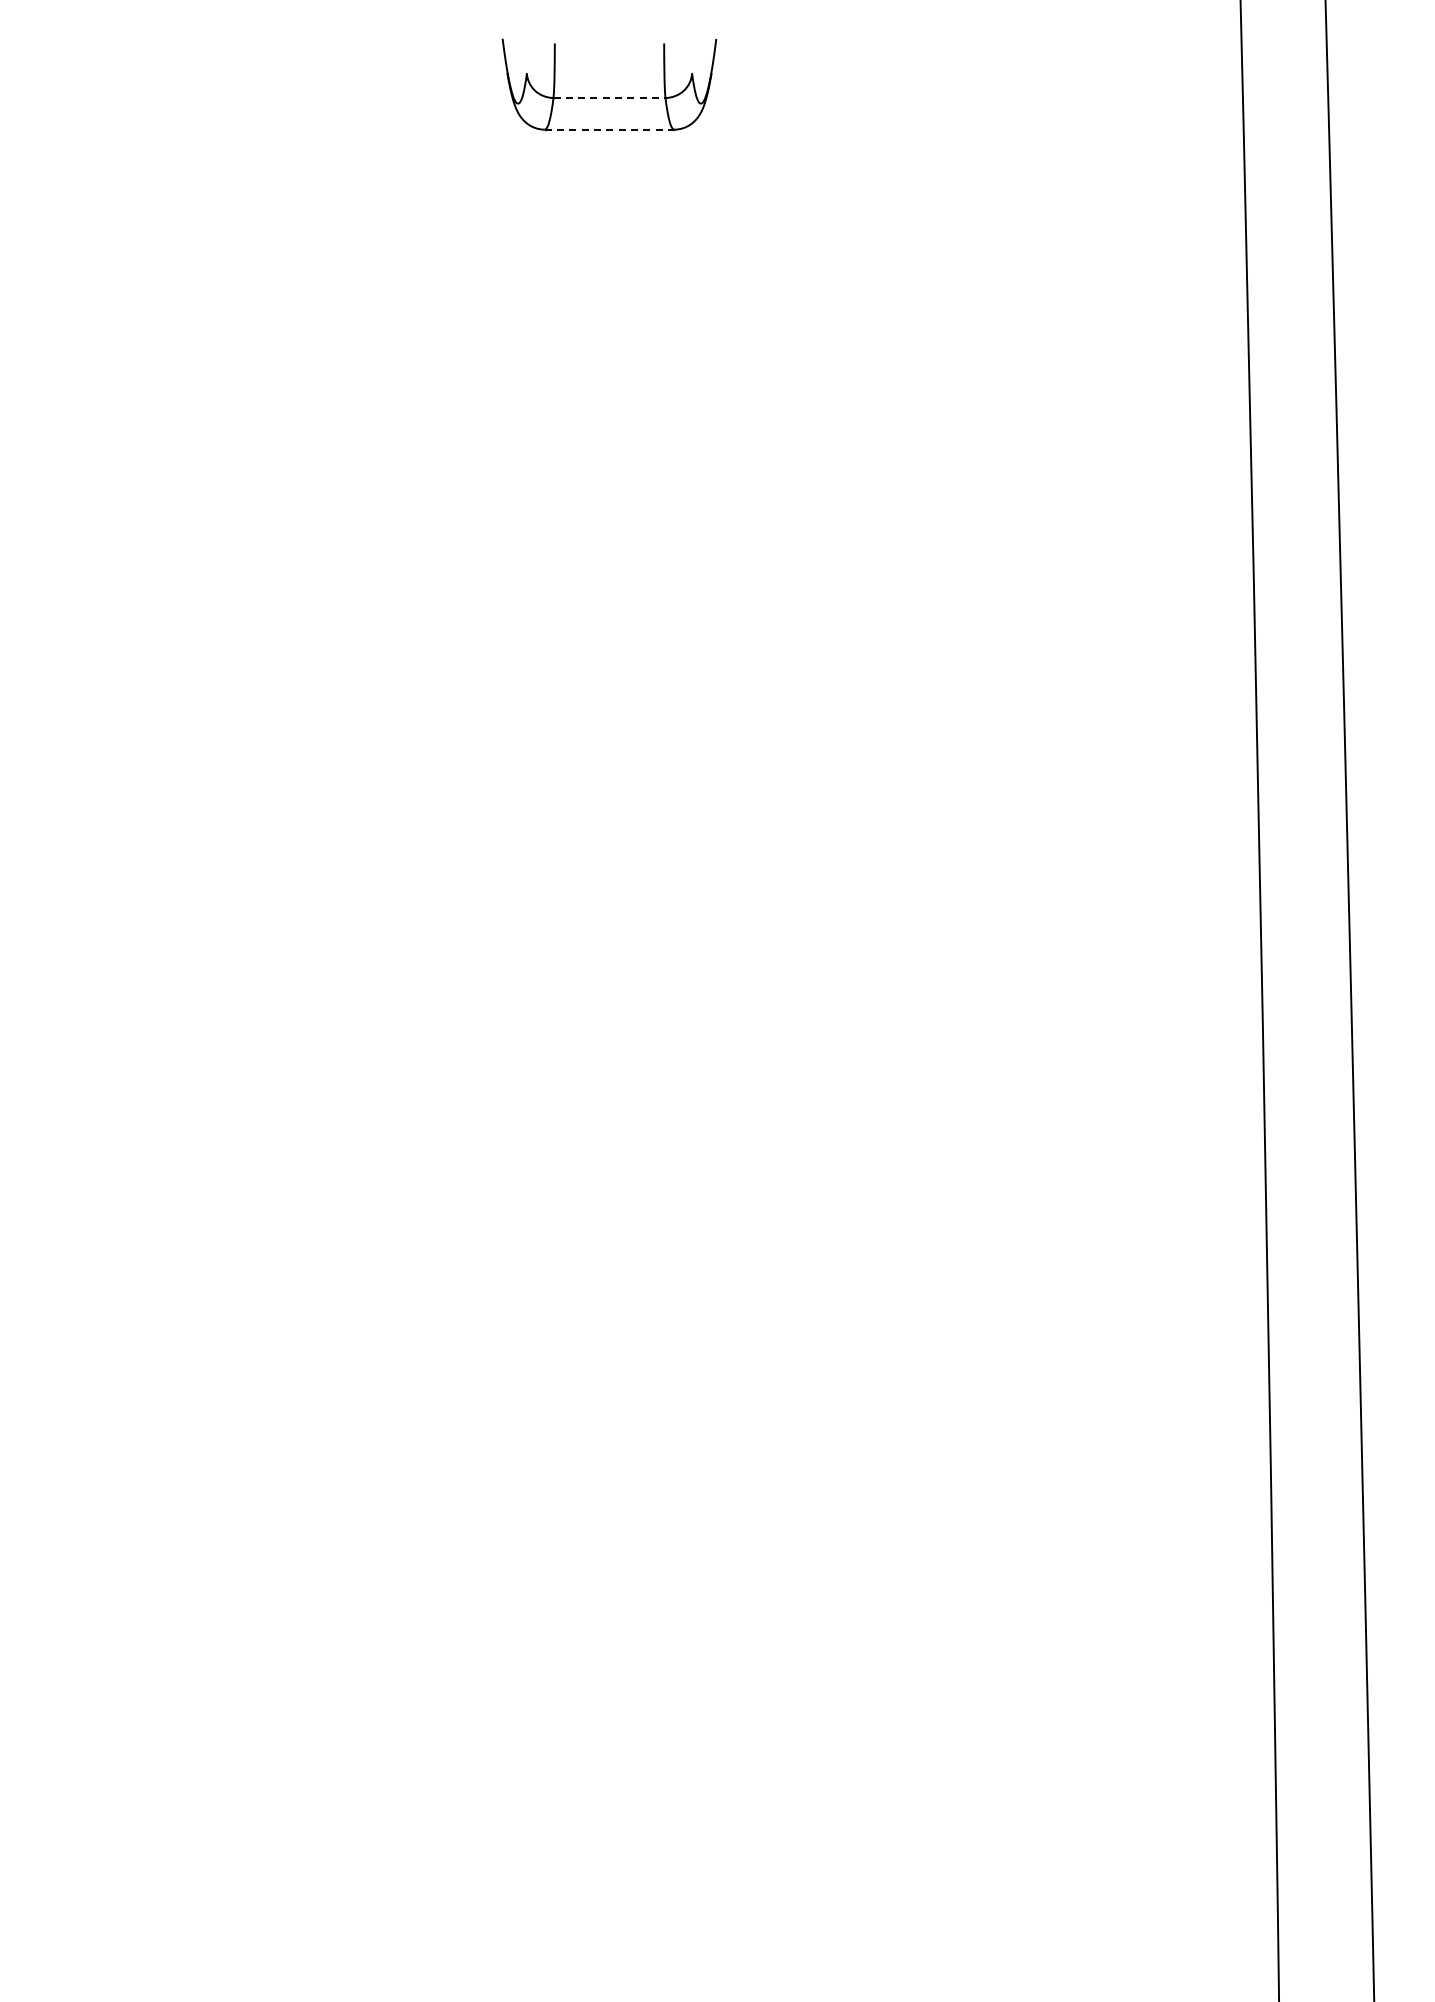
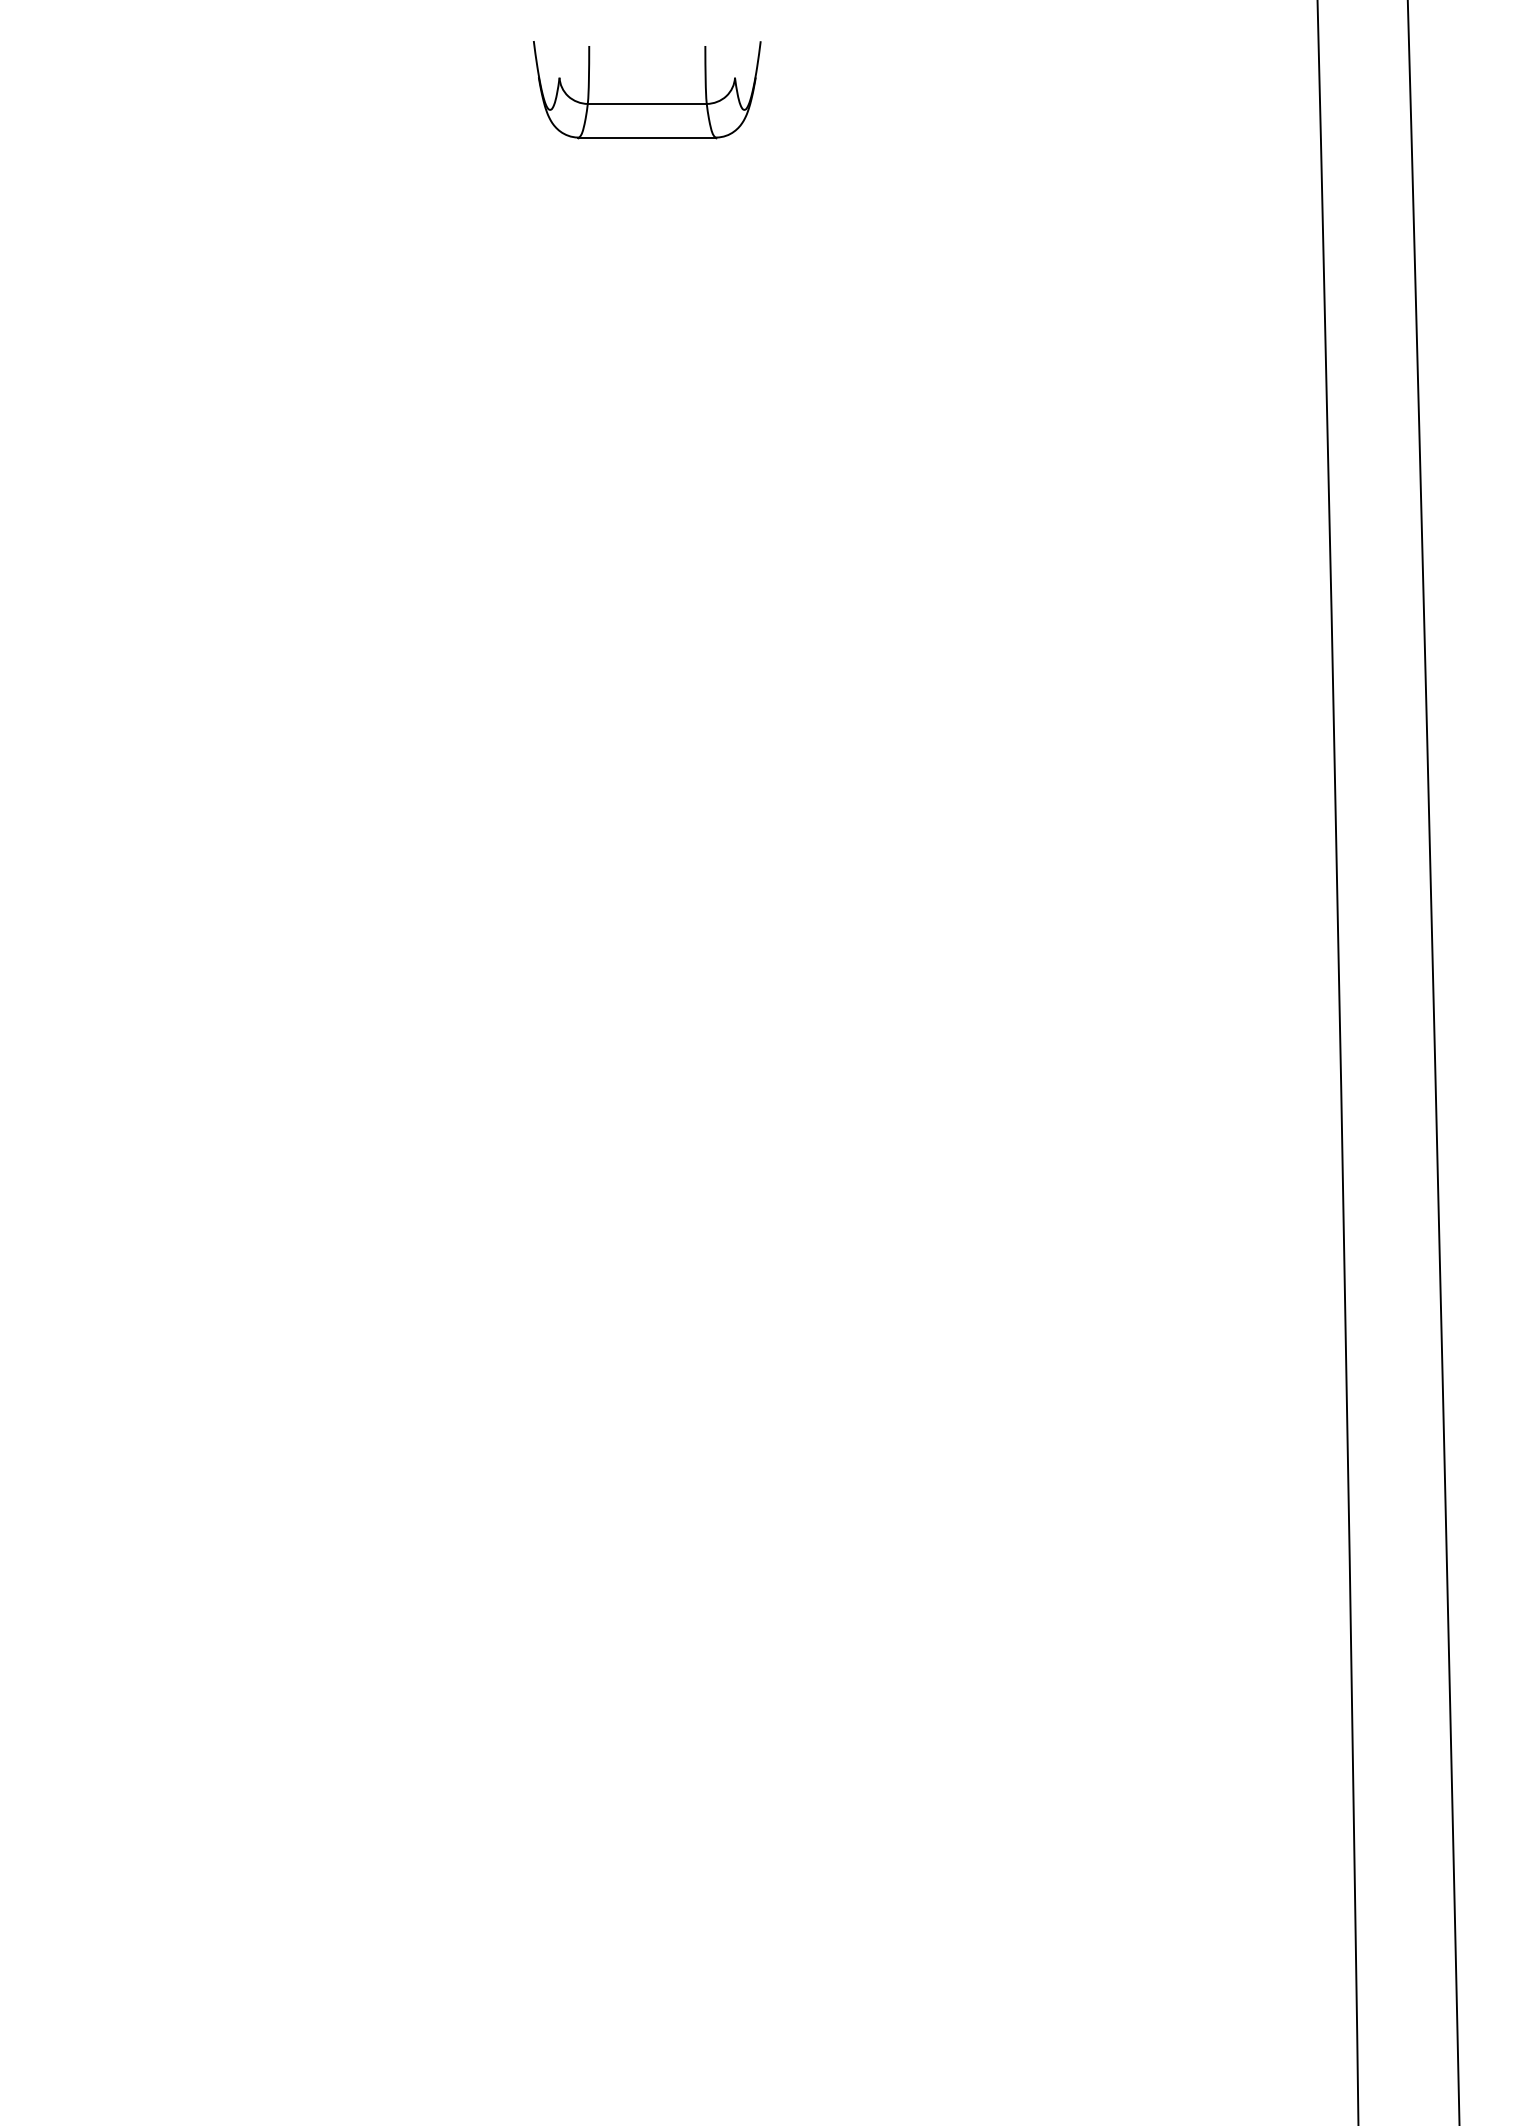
line: (609, 98) -> (647, 104), dashed -> solid
line: (609, 129) -> (647, 137), dashed -> solid

